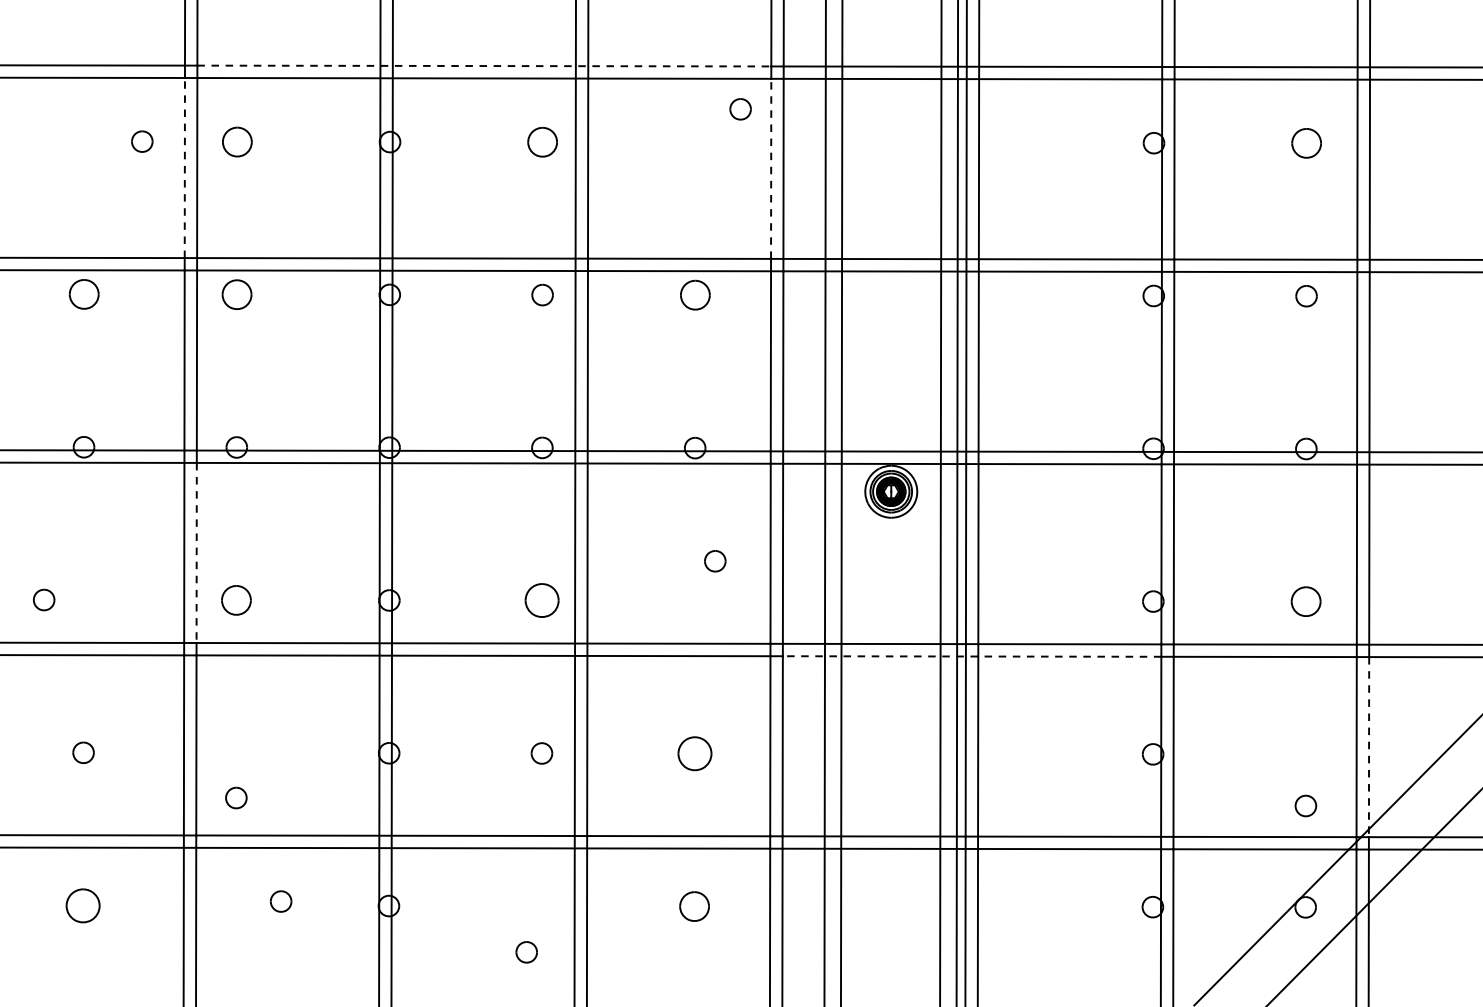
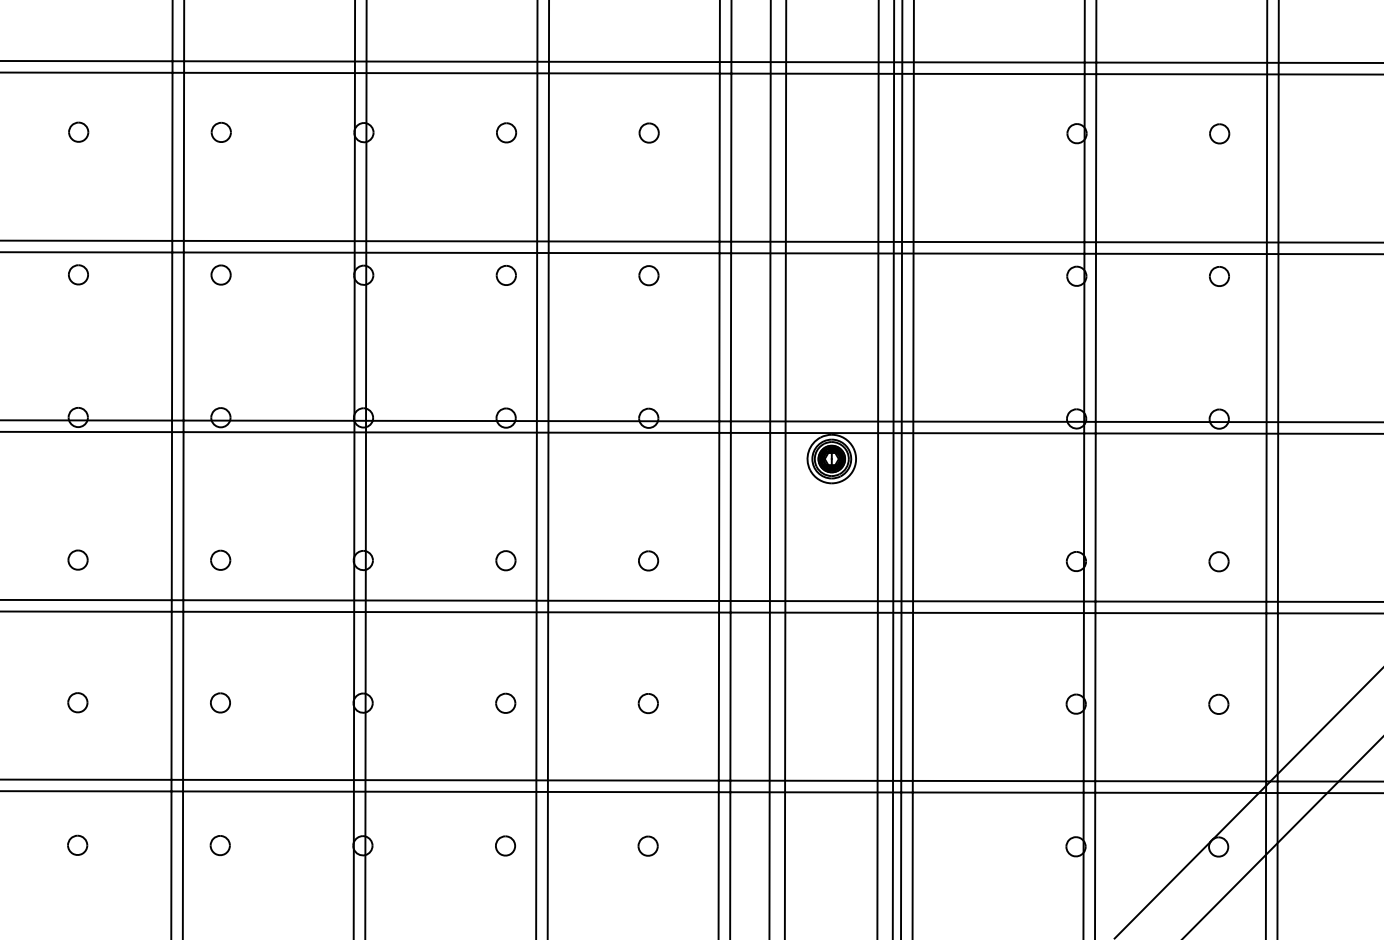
line: (483, 65) -> (451, 61), dashed -> solid
part: (739, 108) -> (648, 132), moved
part: (142, 140) -> (78, 131), moved
part: (236, 140) -> (220, 131), size x0.71
part: (542, 141) -> (506, 132), size x0.71
part: (1306, 143) -> (1219, 133), size x0.71
line: (184, 167) -> (172, 156), dashed -> solid
line: (770, 168) -> (719, 157), dashed -> solid
part: (84, 294) -> (78, 274), size x0.71
part: (236, 294) -> (220, 274), size x0.71
part: (694, 295) -> (648, 275), size x0.71
line: (196, 553) -> (183, 516), dashed -> solid
part: (715, 560) -> (648, 560), moved
part: (43, 599) -> (77, 559), moved
part: (236, 599) -> (220, 559), size x0.71
part: (541, 600) -> (505, 560), size x0.62
part: (1305, 601) -> (1218, 561), size x0.71
line: (972, 656) -> (907, 612), dashed -> solid
line: (1368, 747) -> (1277, 697), dashed -> solid
part: (693, 753) -> (647, 703), size x0.62
part: (236, 797) -> (220, 702), moved
part: (1305, 805) -> (1218, 703), moved
part: (280, 901) -> (219, 845), moved
part: (83, 904) -> (77, 844), size x0.62
part: (693, 905) -> (647, 845), size x0.71
part: (526, 951) -> (505, 845), moved

